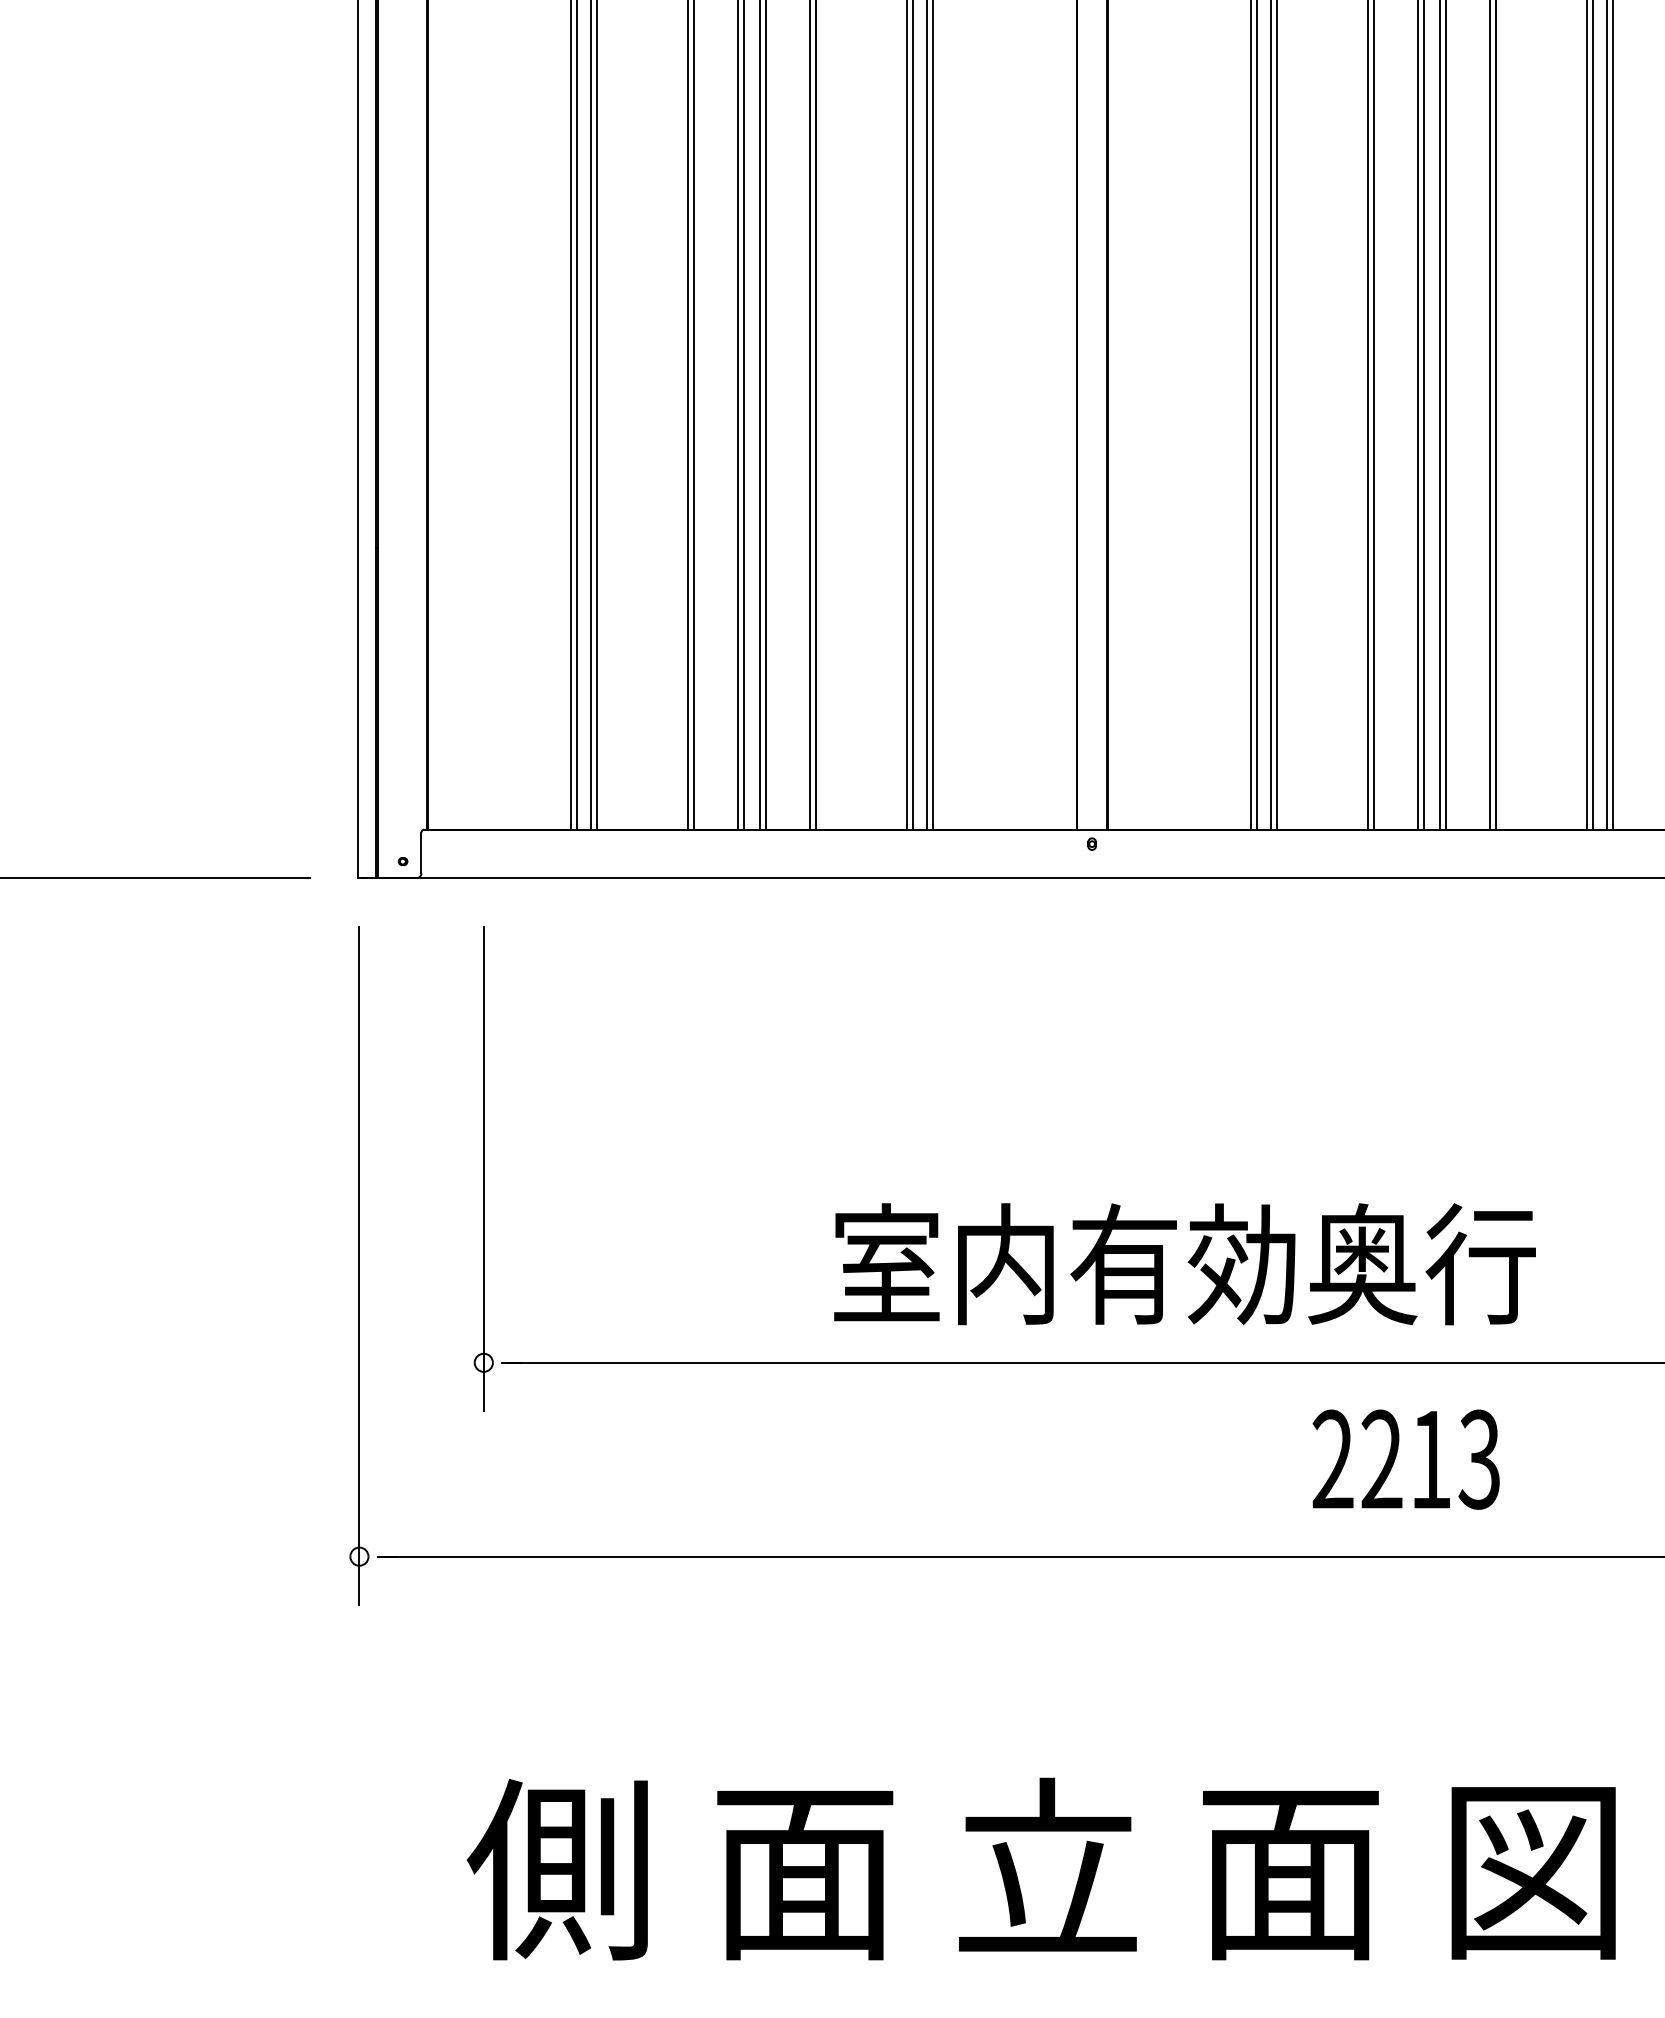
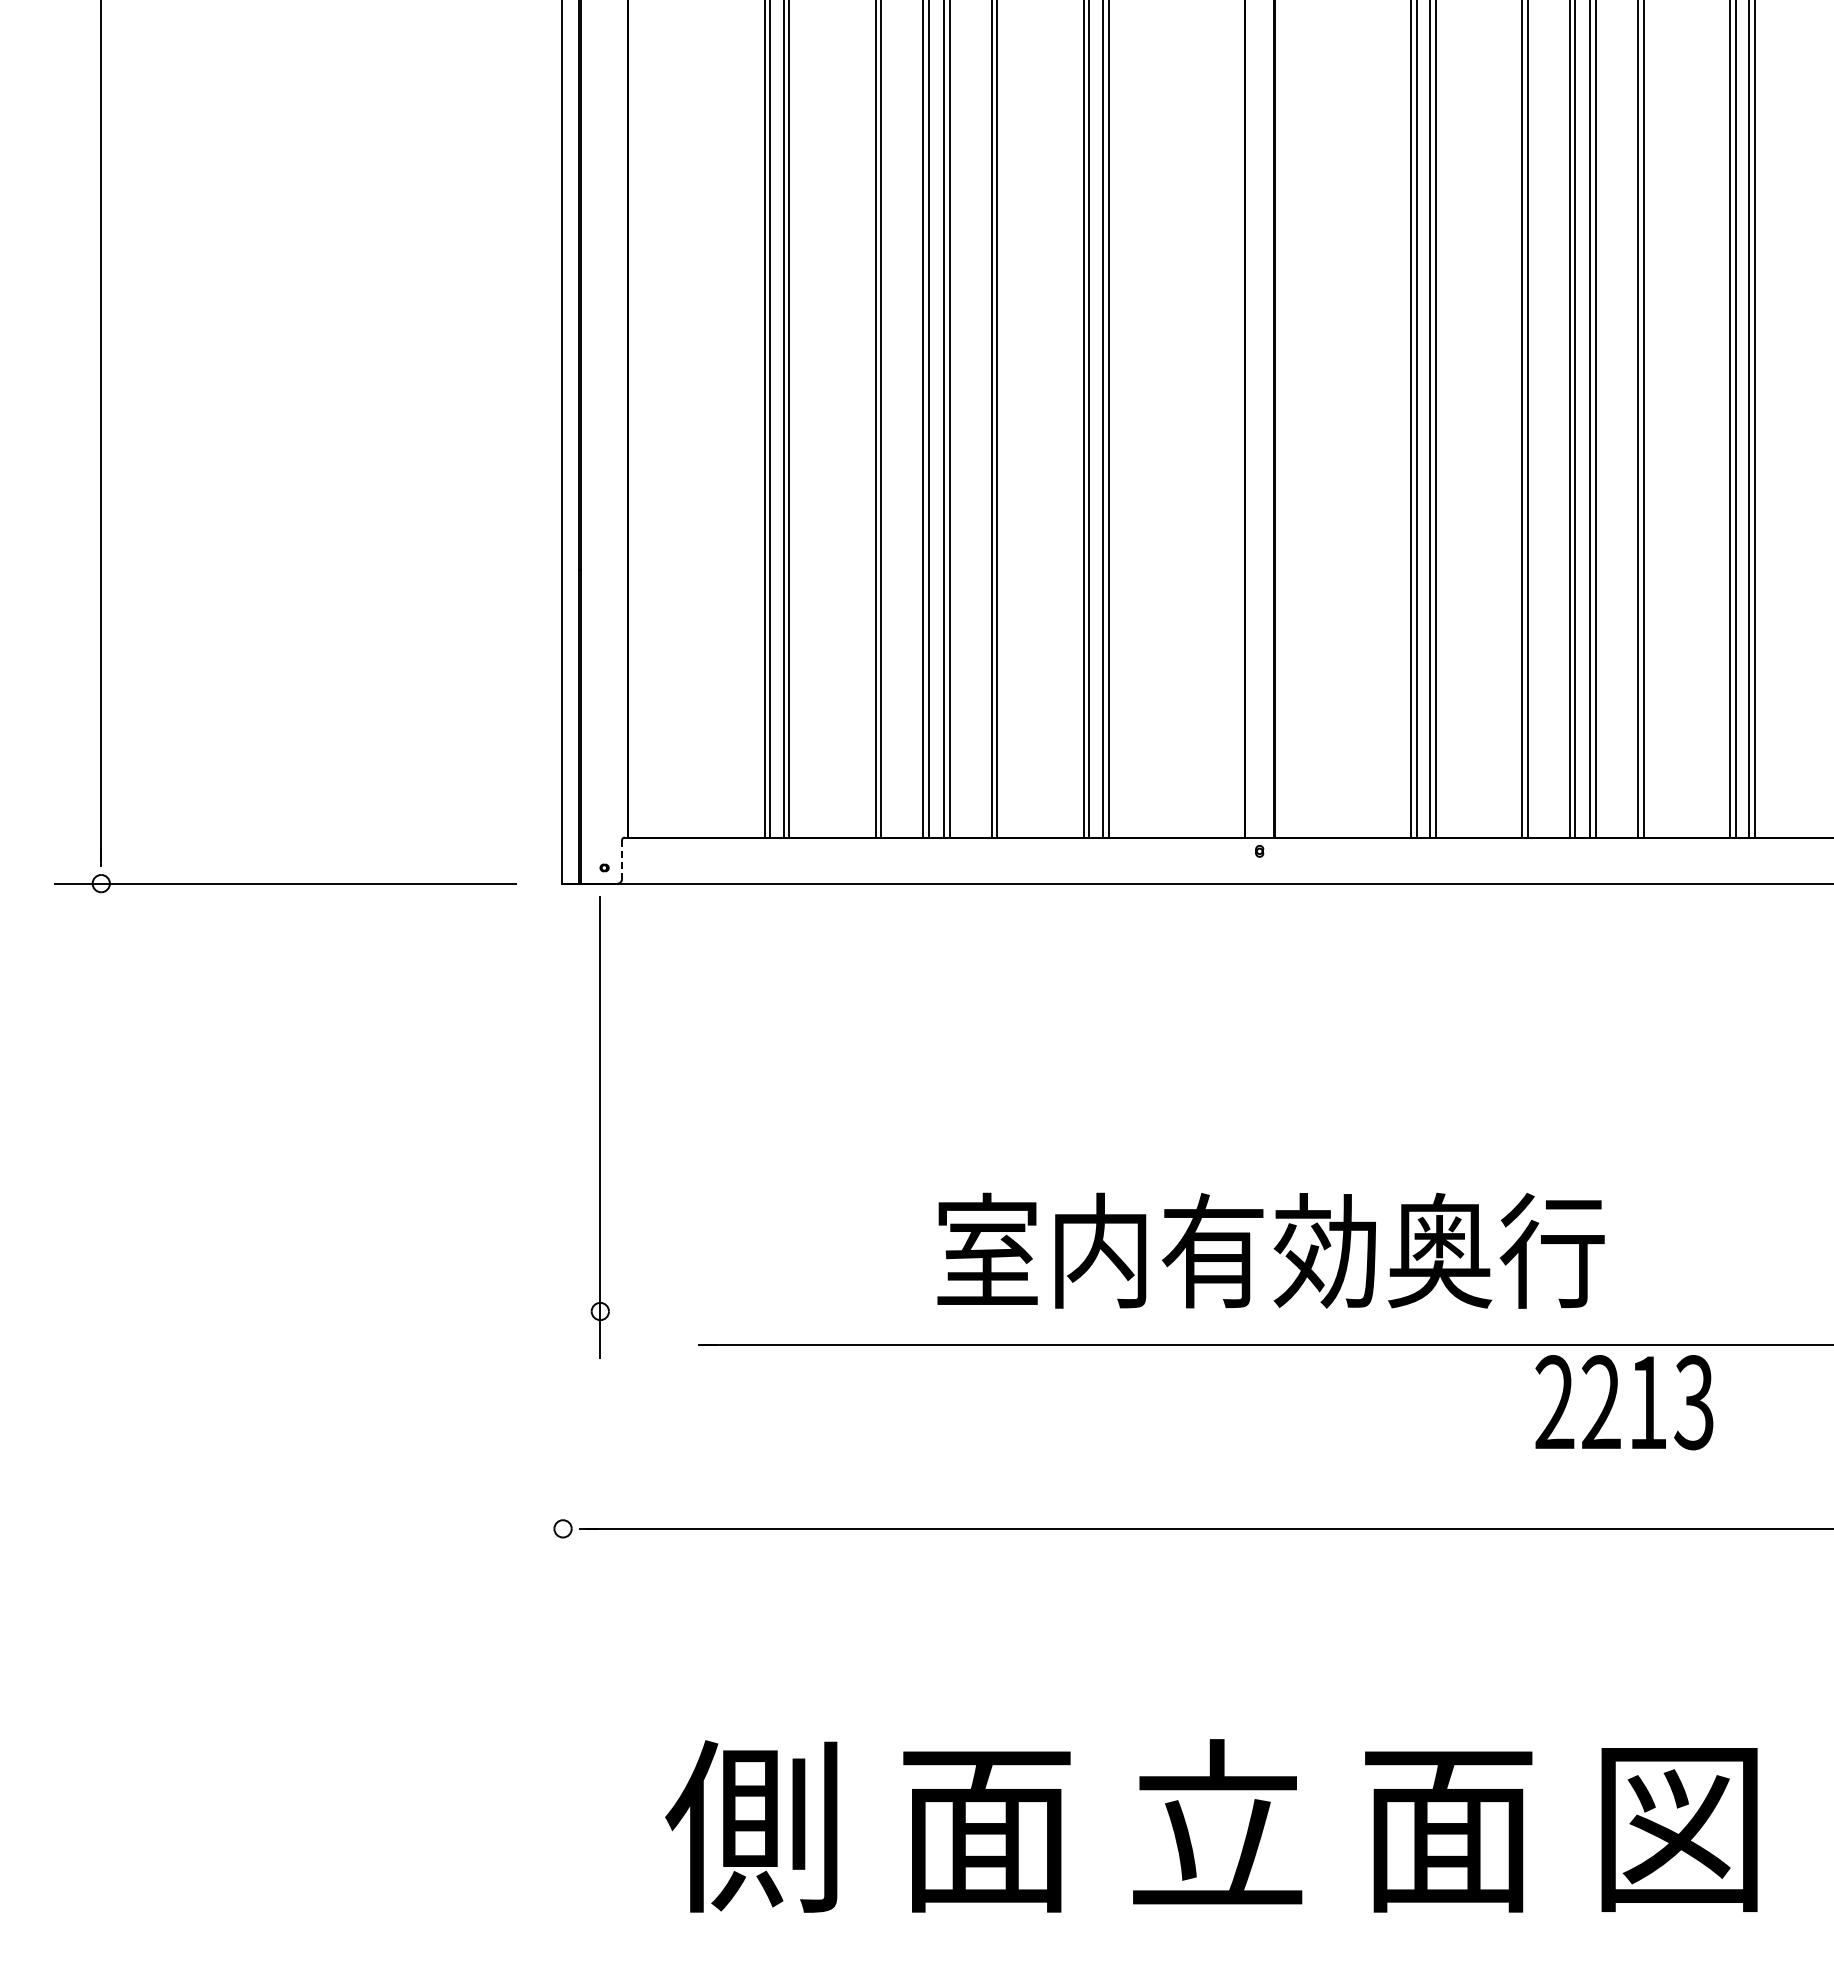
line: (421, 853) -> (622, 860), solid -> dashed
part: (482, 1169) -> (599, 1127), moved
text: (1184, 1263) -> (1270, 1250), moved
line: (359, 1264) -> (563, 1251), removed
text: (1406, 1459) -> (1624, 1402), moved

